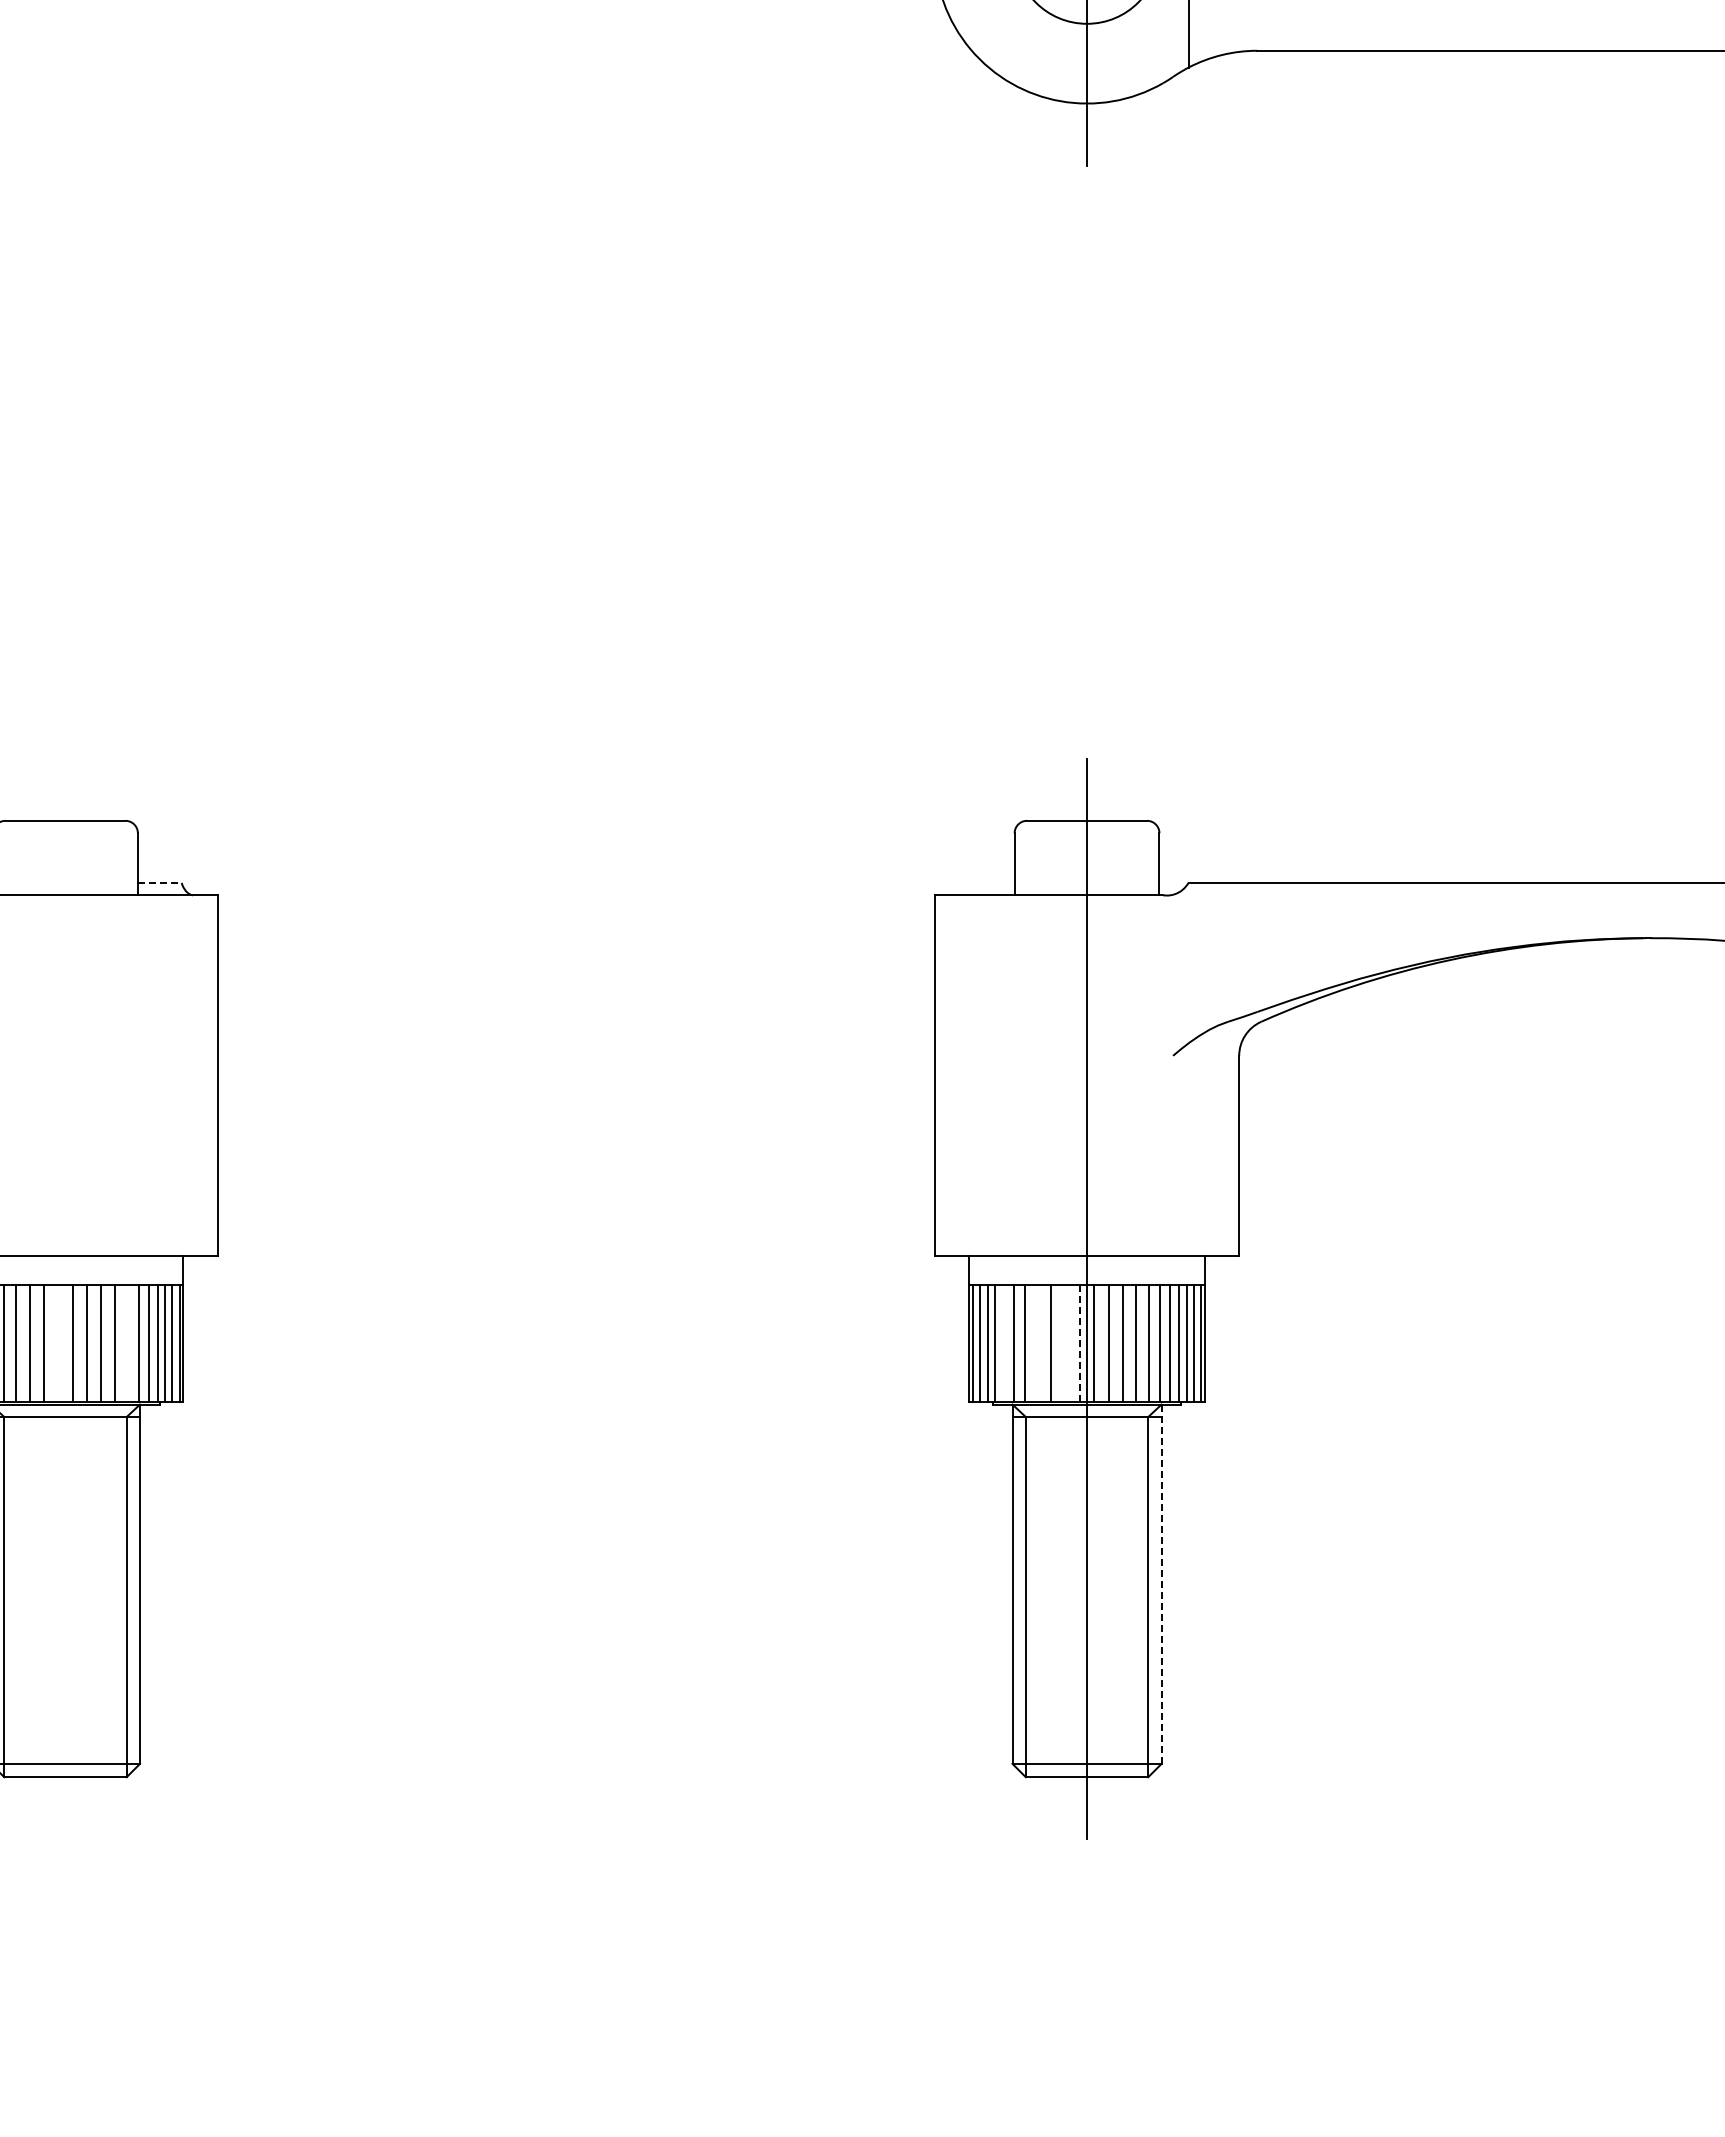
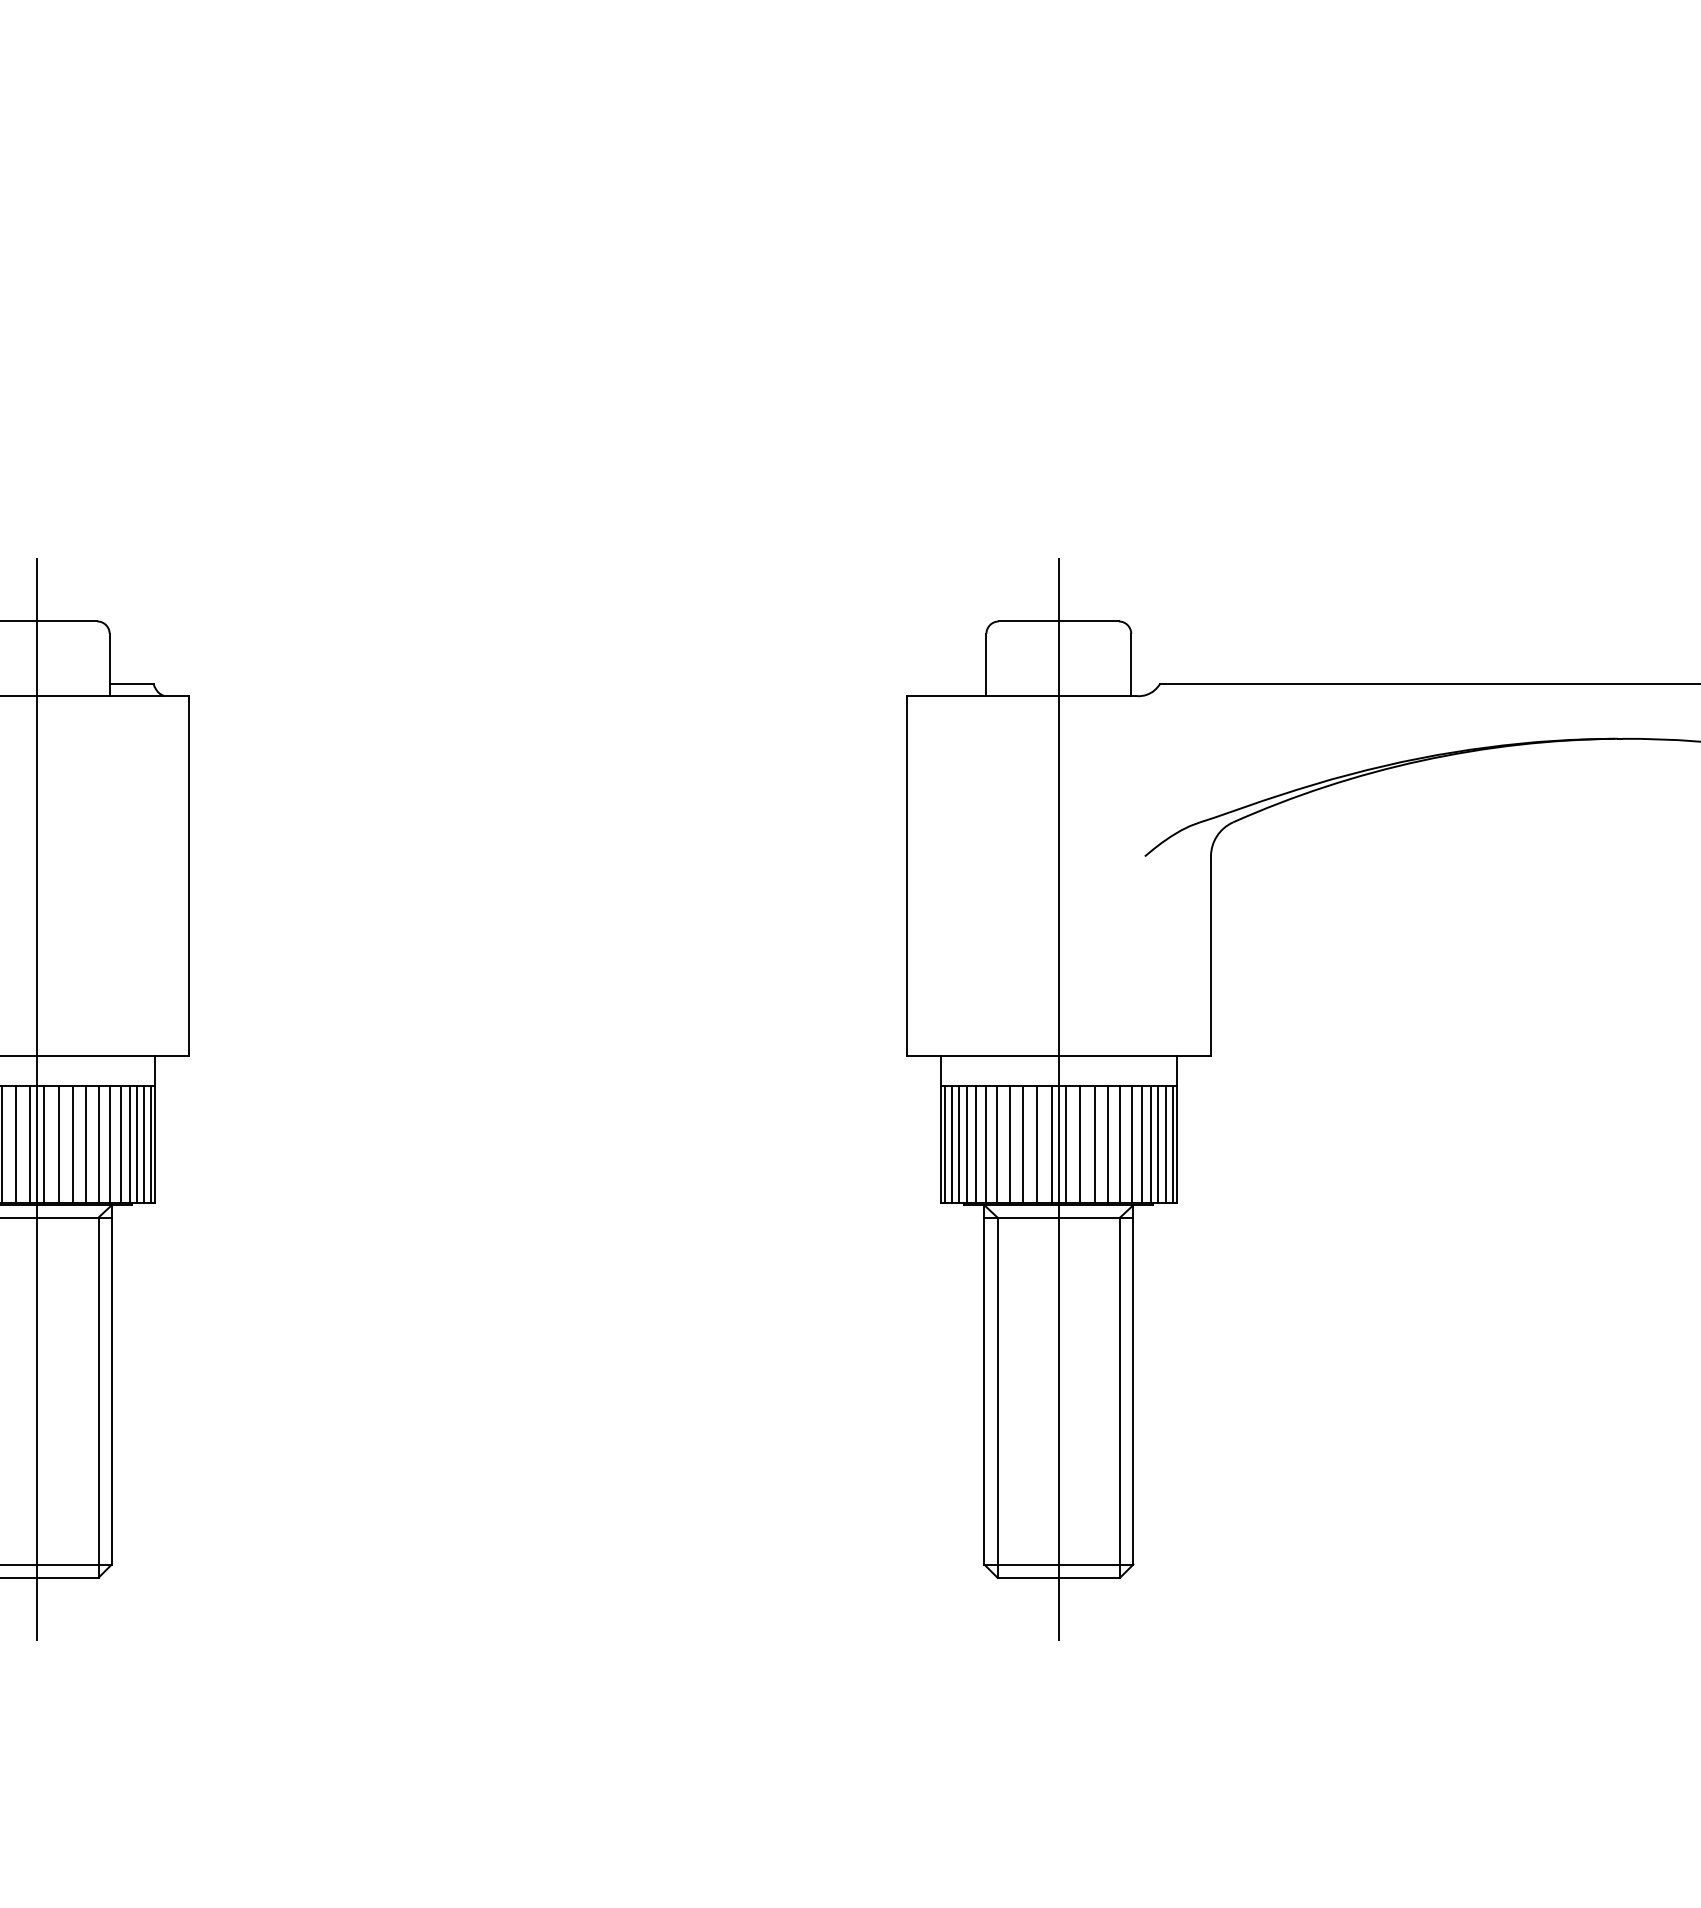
line: (159, 882) -> (131, 683), dashed -> solid
line: (65, 1298) -> (37, 1099), added
line: (58, 1343) -> (30, 1144), added
line: (127, 1343) -> (99, 1144), added
line: (1003, 1343) -> (975, 1144), added
line: (1037, 1343) -> (1009, 1144), added
line: (1065, 1343) -> (1037, 1144), added
line: (1079, 1344) -> (1051, 1145), dashed -> solid
line: (1161, 1584) -> (1133, 1385), dashed -> solid

